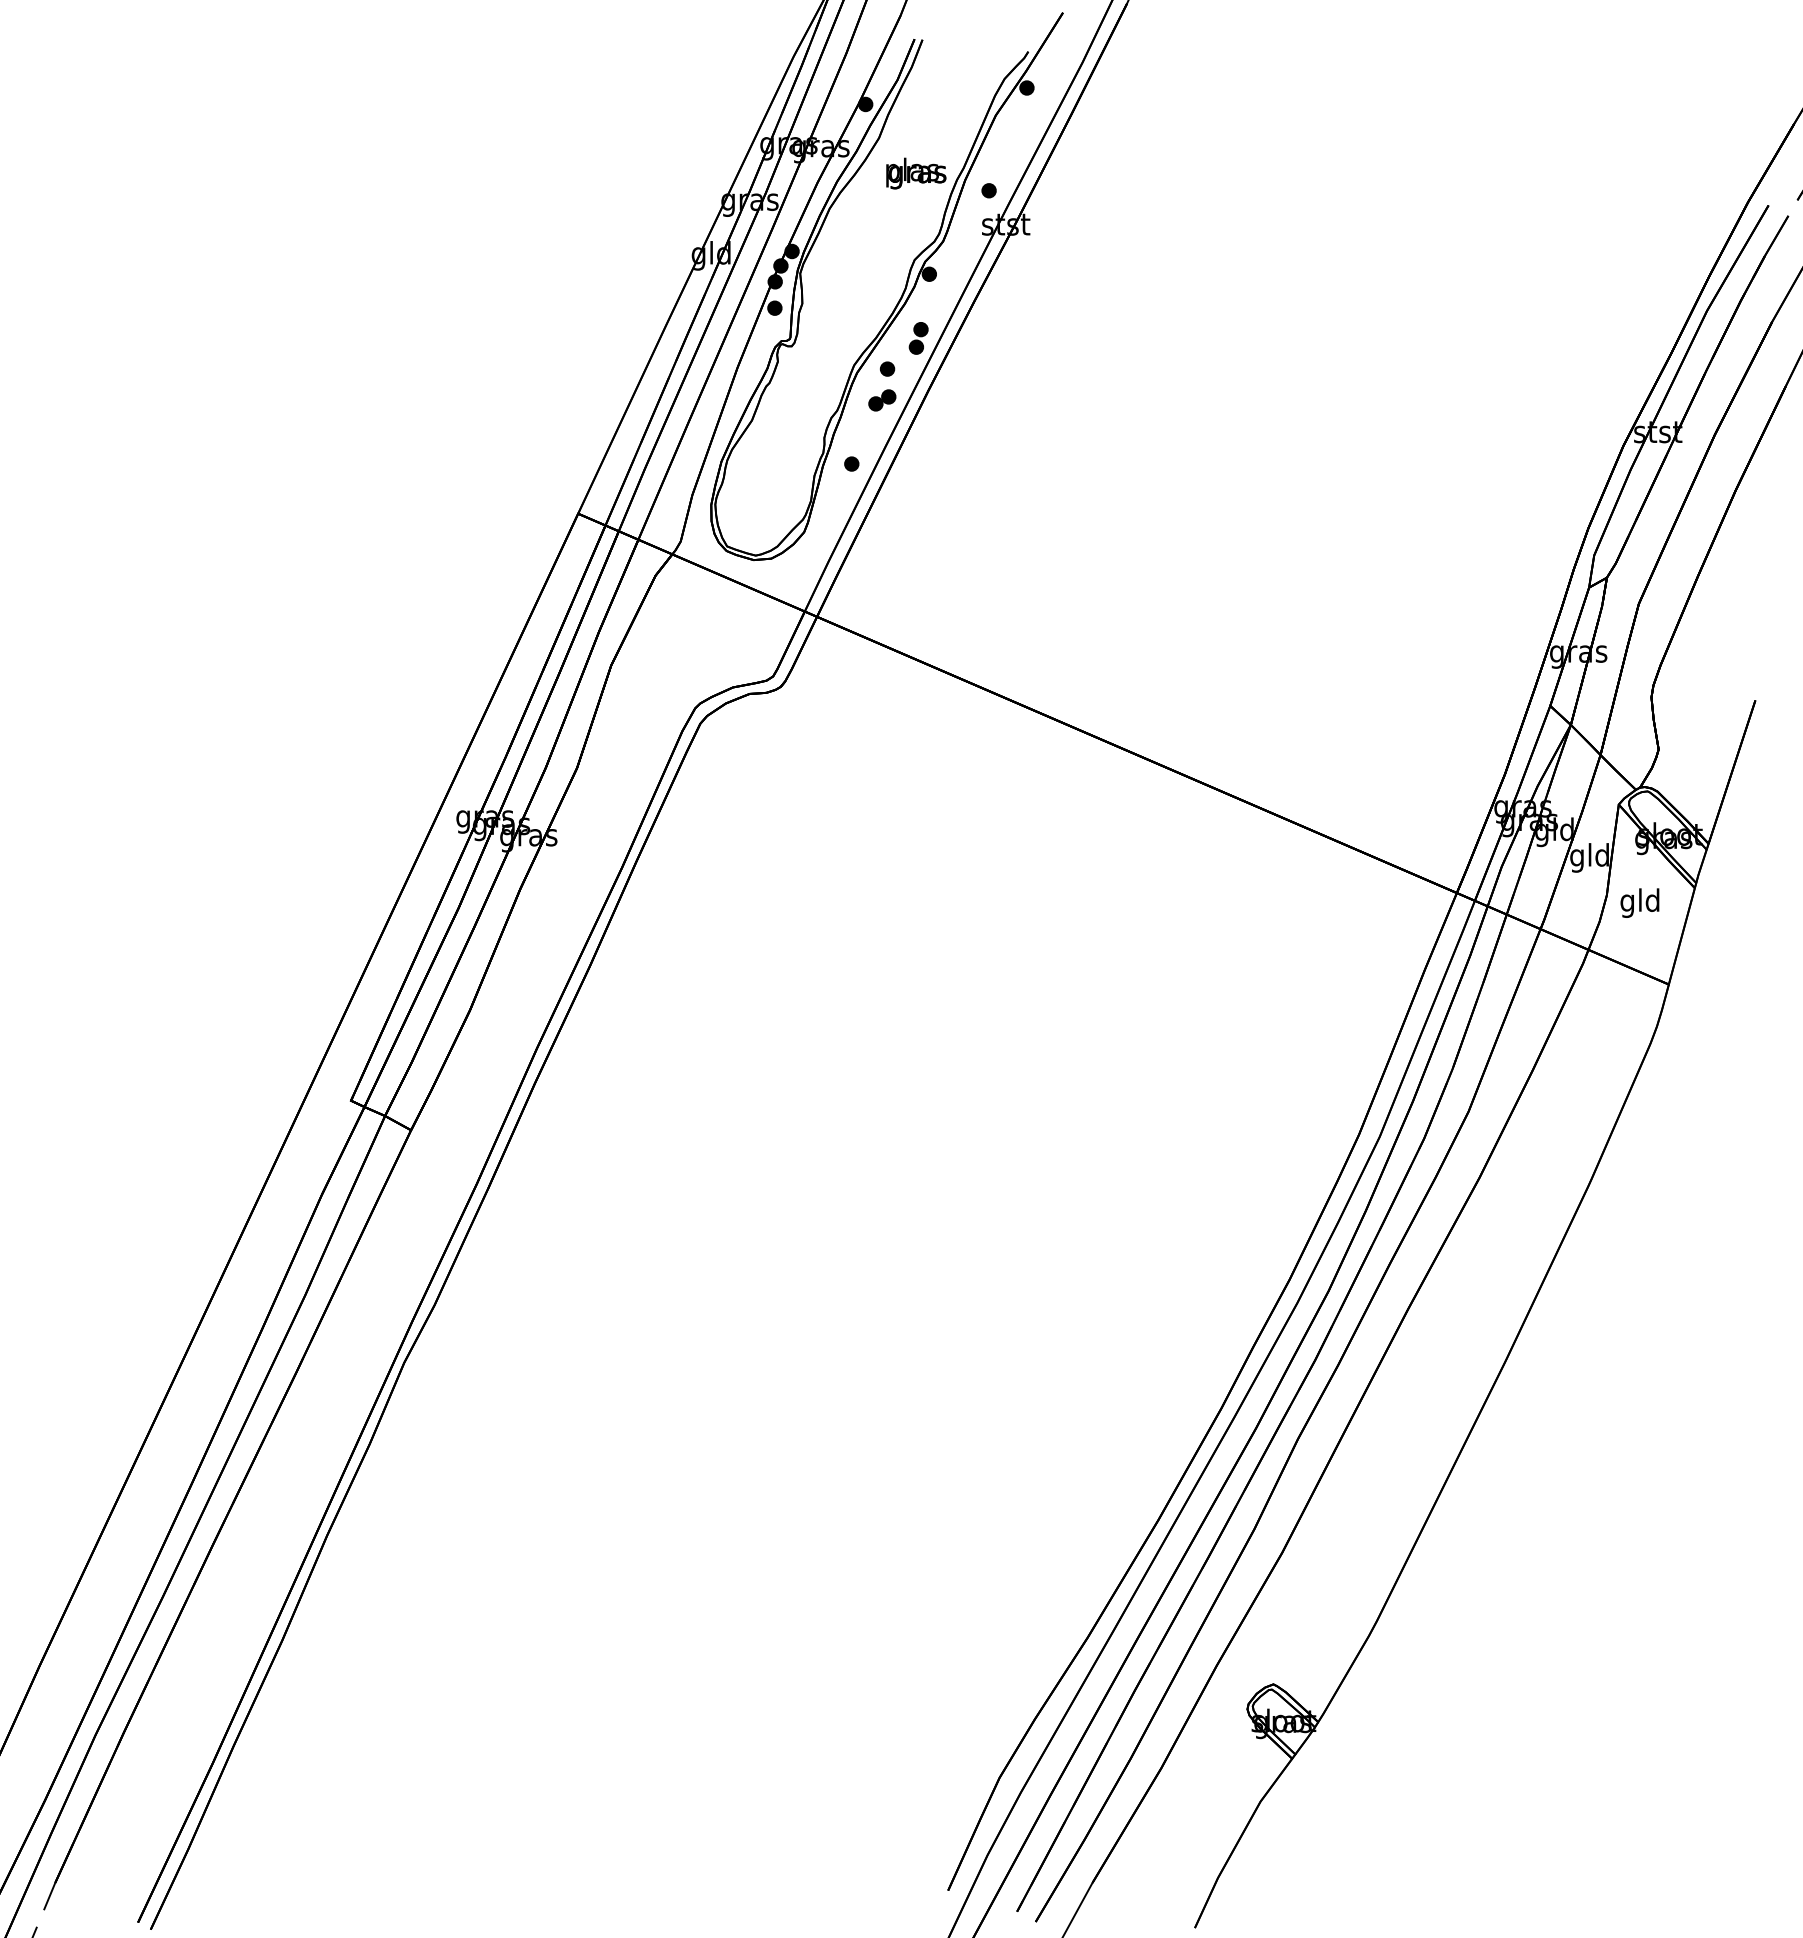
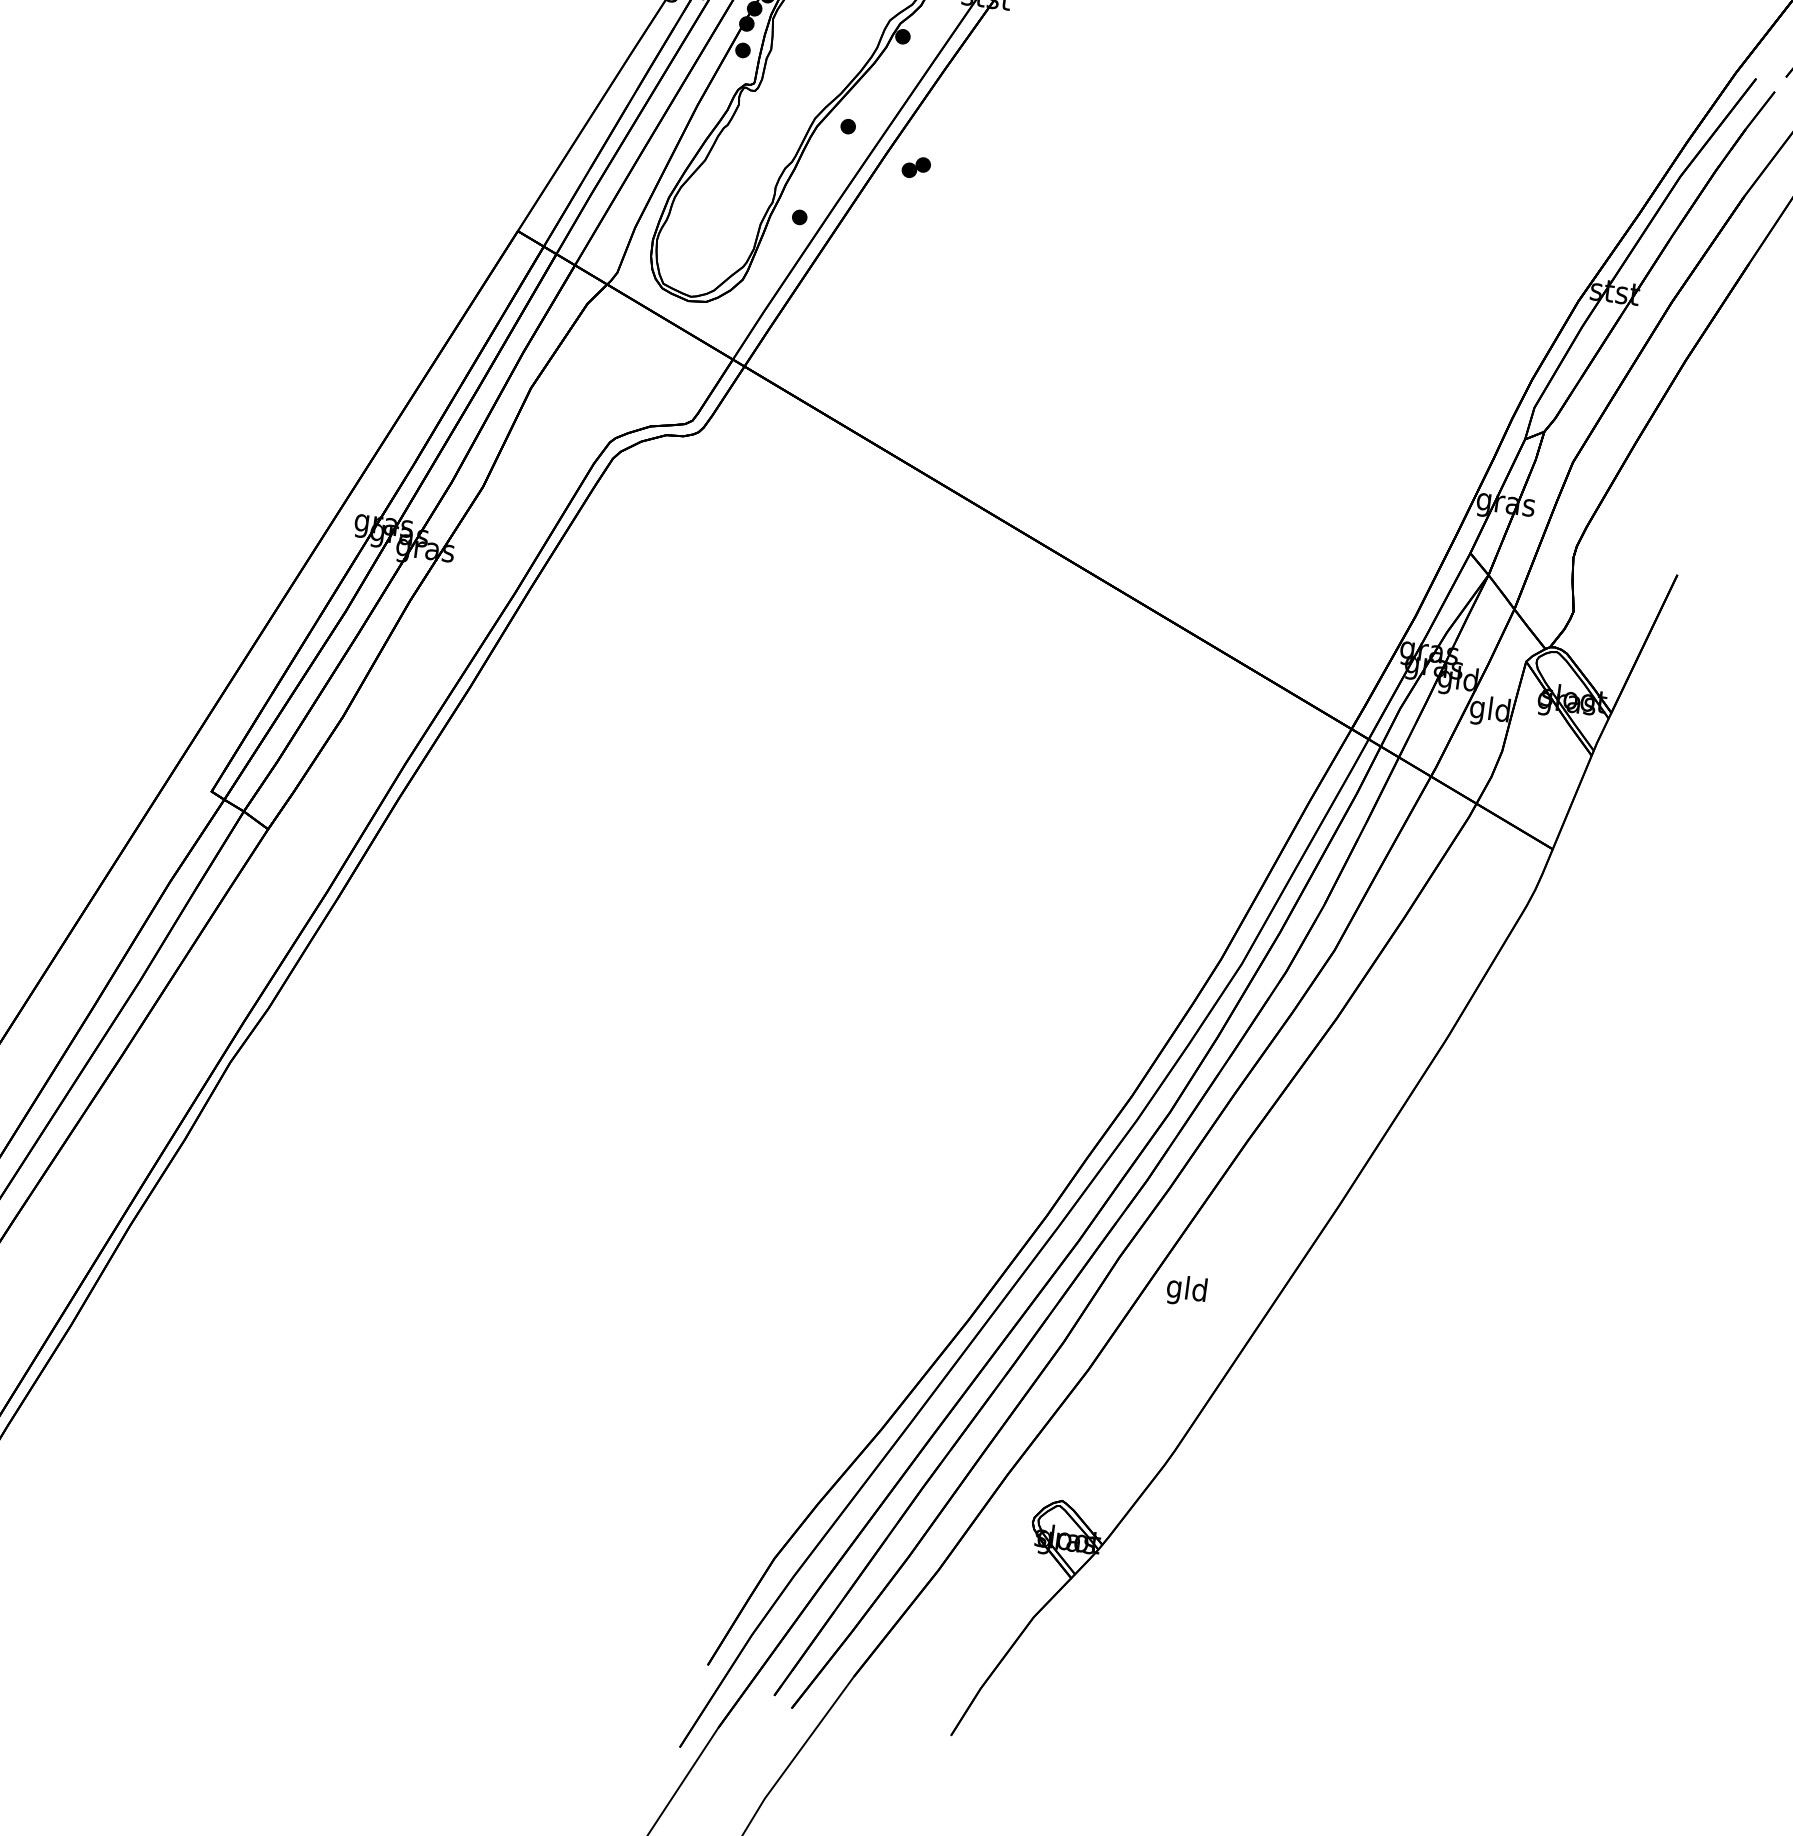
part: (918, 338) -> (883, 99), removed
part: (882, 400) -> (916, 167), moved
text: (1639, 902) -> (1186, 1290), moved

